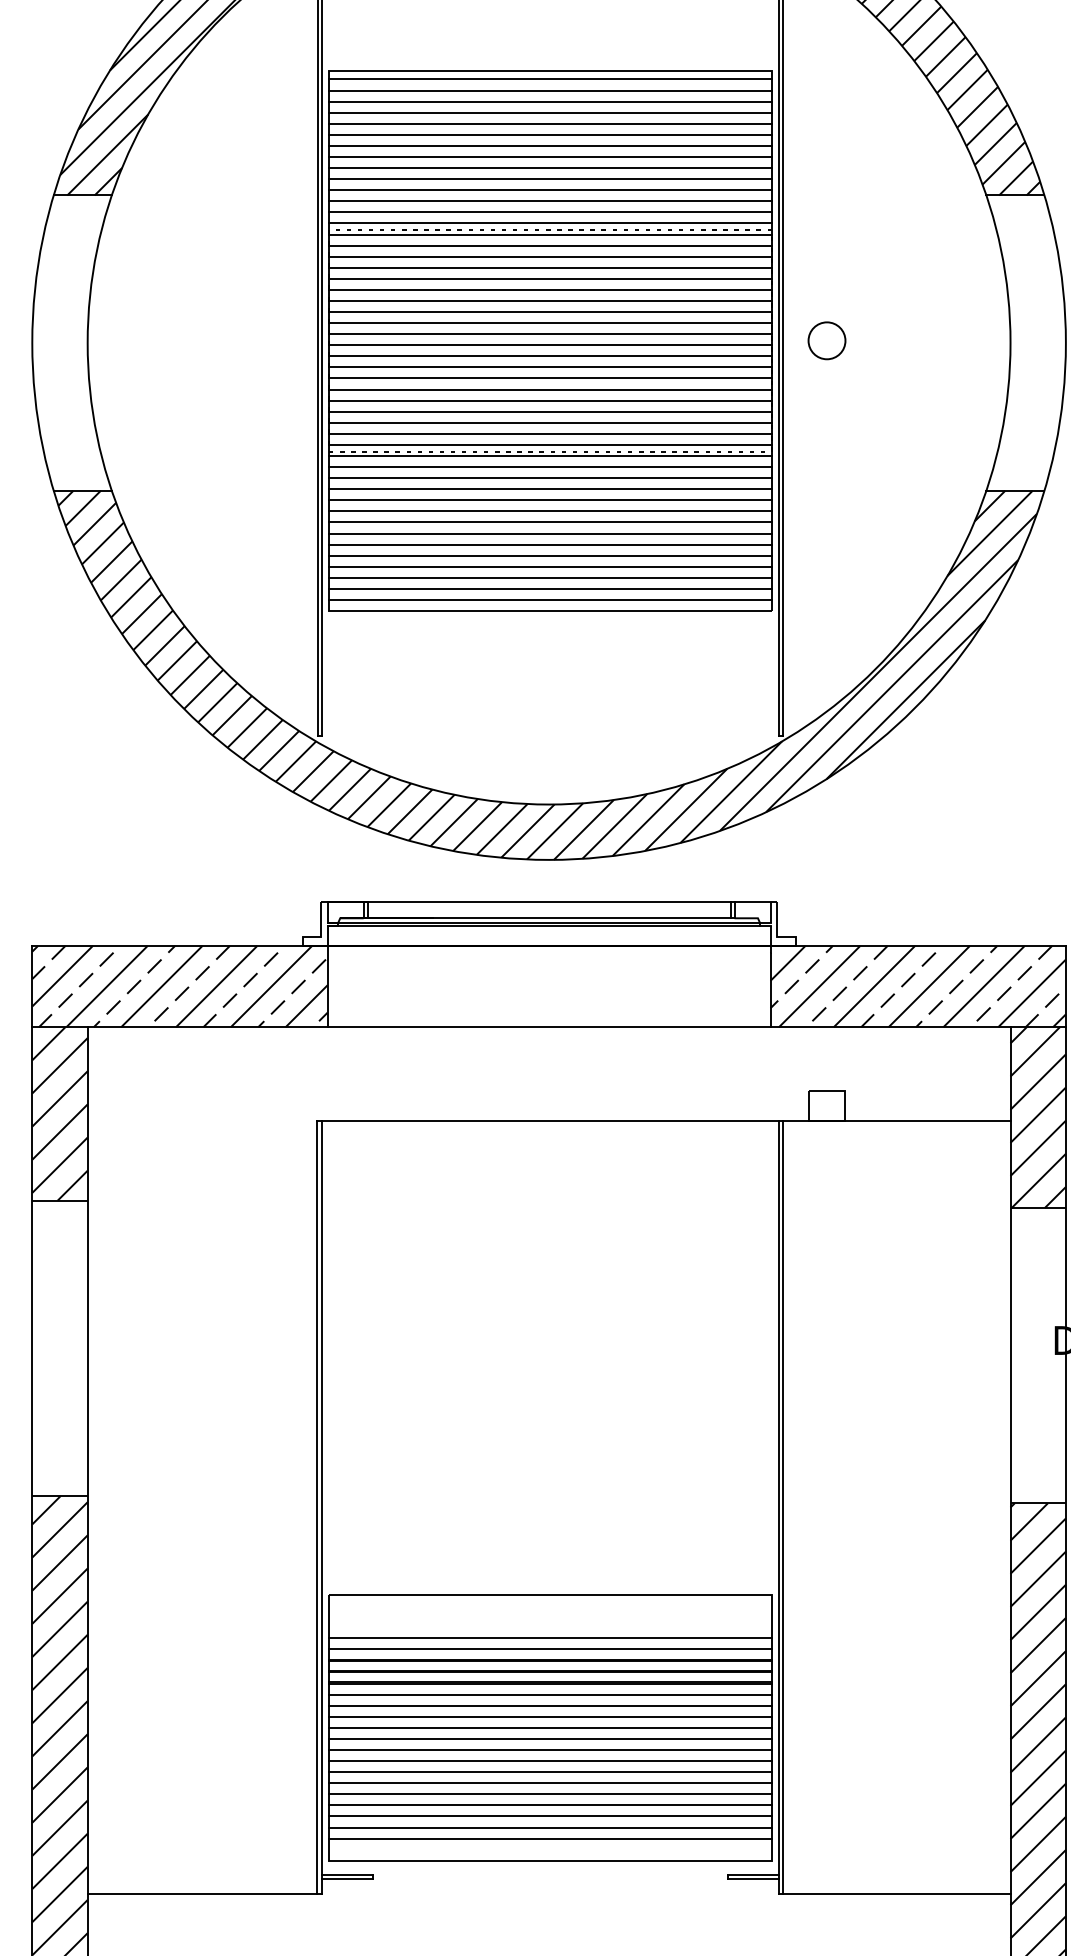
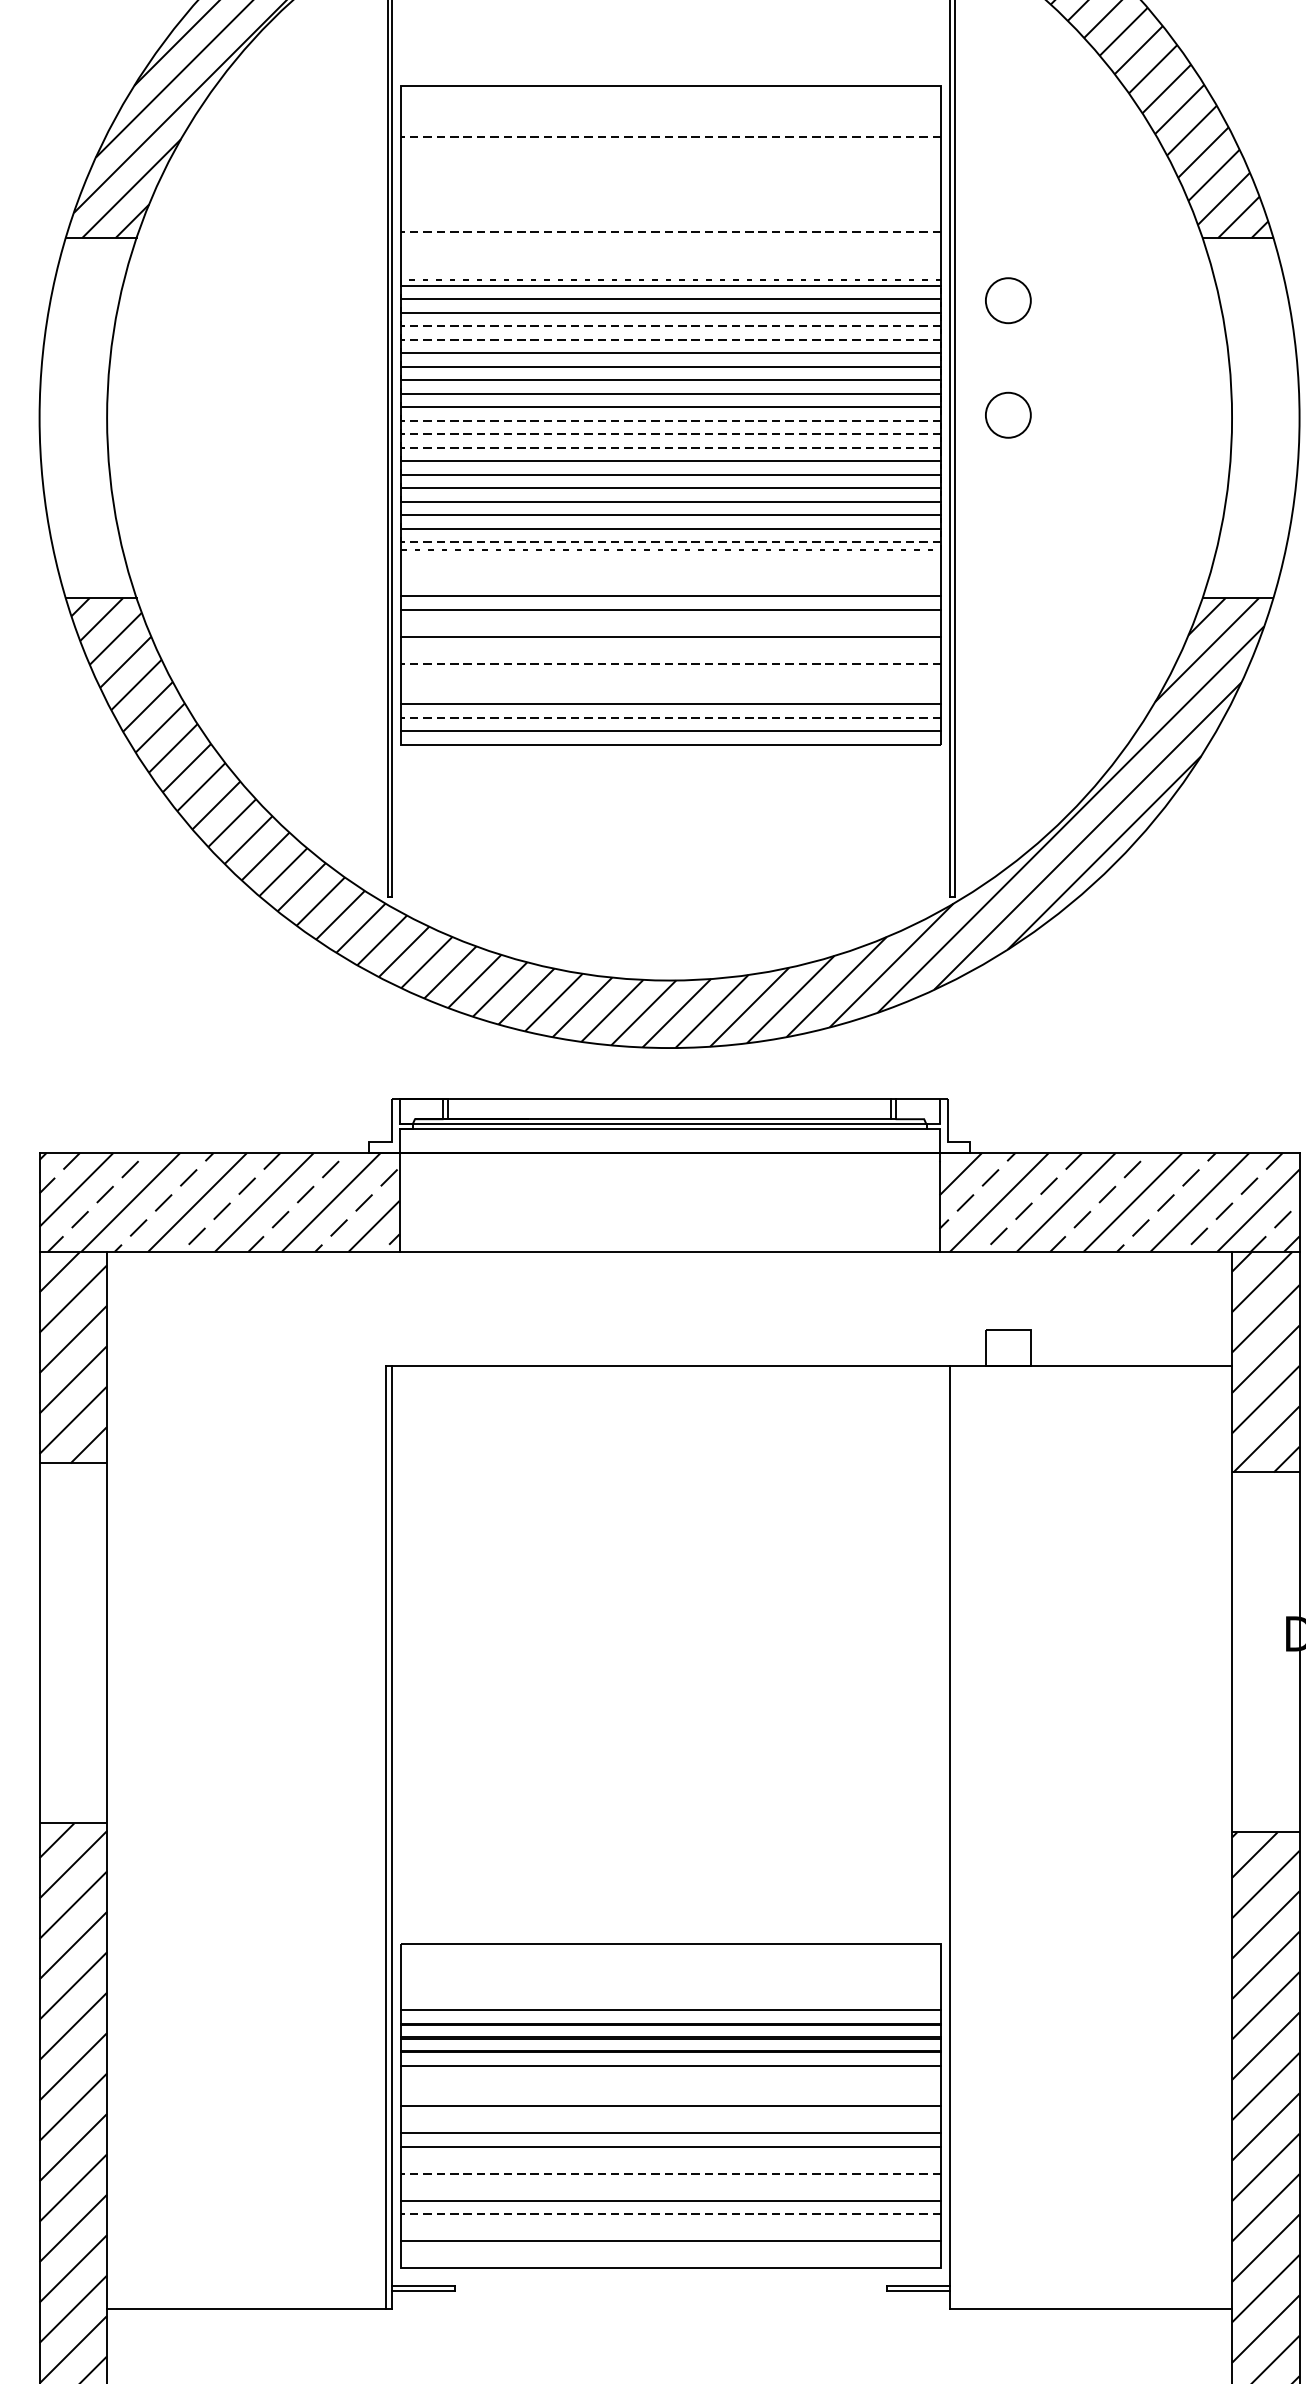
line: (550, 79) -> (671, 96), removed
line: (550, 90) -> (671, 110), removed
line: (550, 101) -> (671, 123), removed
line: (550, 112) -> (671, 136), solid -> dashed
line: (550, 123) -> (671, 150), removed
line: (550, 134) -> (671, 163), removed
line: (550, 145) -> (671, 177), removed
line: (550, 157) -> (671, 191), removed
line: (550, 168) -> (671, 205), removed
line: (550, 179) -> (671, 218), removed
line: (550, 190) -> (671, 232), solid -> dashed
line: (550, 201) -> (671, 245), removed
line: (550, 212) -> (671, 258), removed
line: (550, 223) -> (671, 272), removed
circle: (826, 246) -> (1007, 300), added
line: (550, 267) -> (671, 325), solid -> dashed
line: (550, 278) -> (671, 339), solid -> dashed
line: (550, 345) -> (671, 420), solid -> dashed
line: (550, 356) -> (671, 434), solid -> dashed
line: (550, 367) -> (671, 447), solid -> dashed
line: (550, 444) -> (671, 541), solid -> dashed
line: (550, 456) -> (671, 556), removed
line: (550, 467) -> (671, 569), removed
line: (550, 478) -> (671, 583), removed
line: (550, 511) -> (671, 623), removed
line: (550, 533) -> (671, 650), removed
line: (550, 544) -> (671, 663), solid -> dashed
line: (550, 555) -> (671, 676), removed
line: (550, 566) -> (671, 690), removed
line: (550, 588) -> (671, 717), solid -> dashed
line: (783, 1506) -> (955, 1836), removed
line: (550, 1637) -> (671, 1995), removed
line: (550, 1705) -> (671, 2078), removed
line: (550, 1716) -> (671, 2092), removed
line: (550, 1738) -> (671, 2119), removed
line: (550, 1772) -> (671, 2160), removed
line: (550, 1783) -> (671, 2173), solid -> dashed
line: (550, 1794) -> (671, 2187), removed
line: (550, 1816) -> (671, 2214), solid -> dashed
line: (550, 1827) -> (671, 2227), removed

